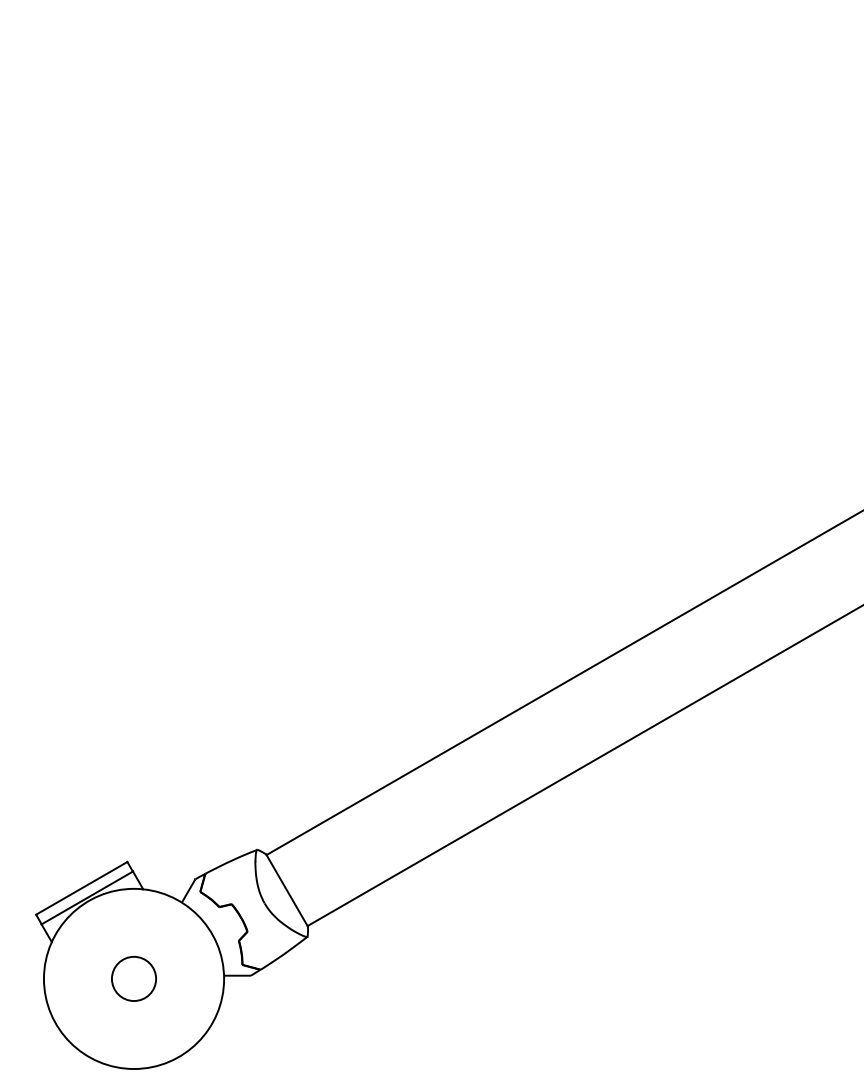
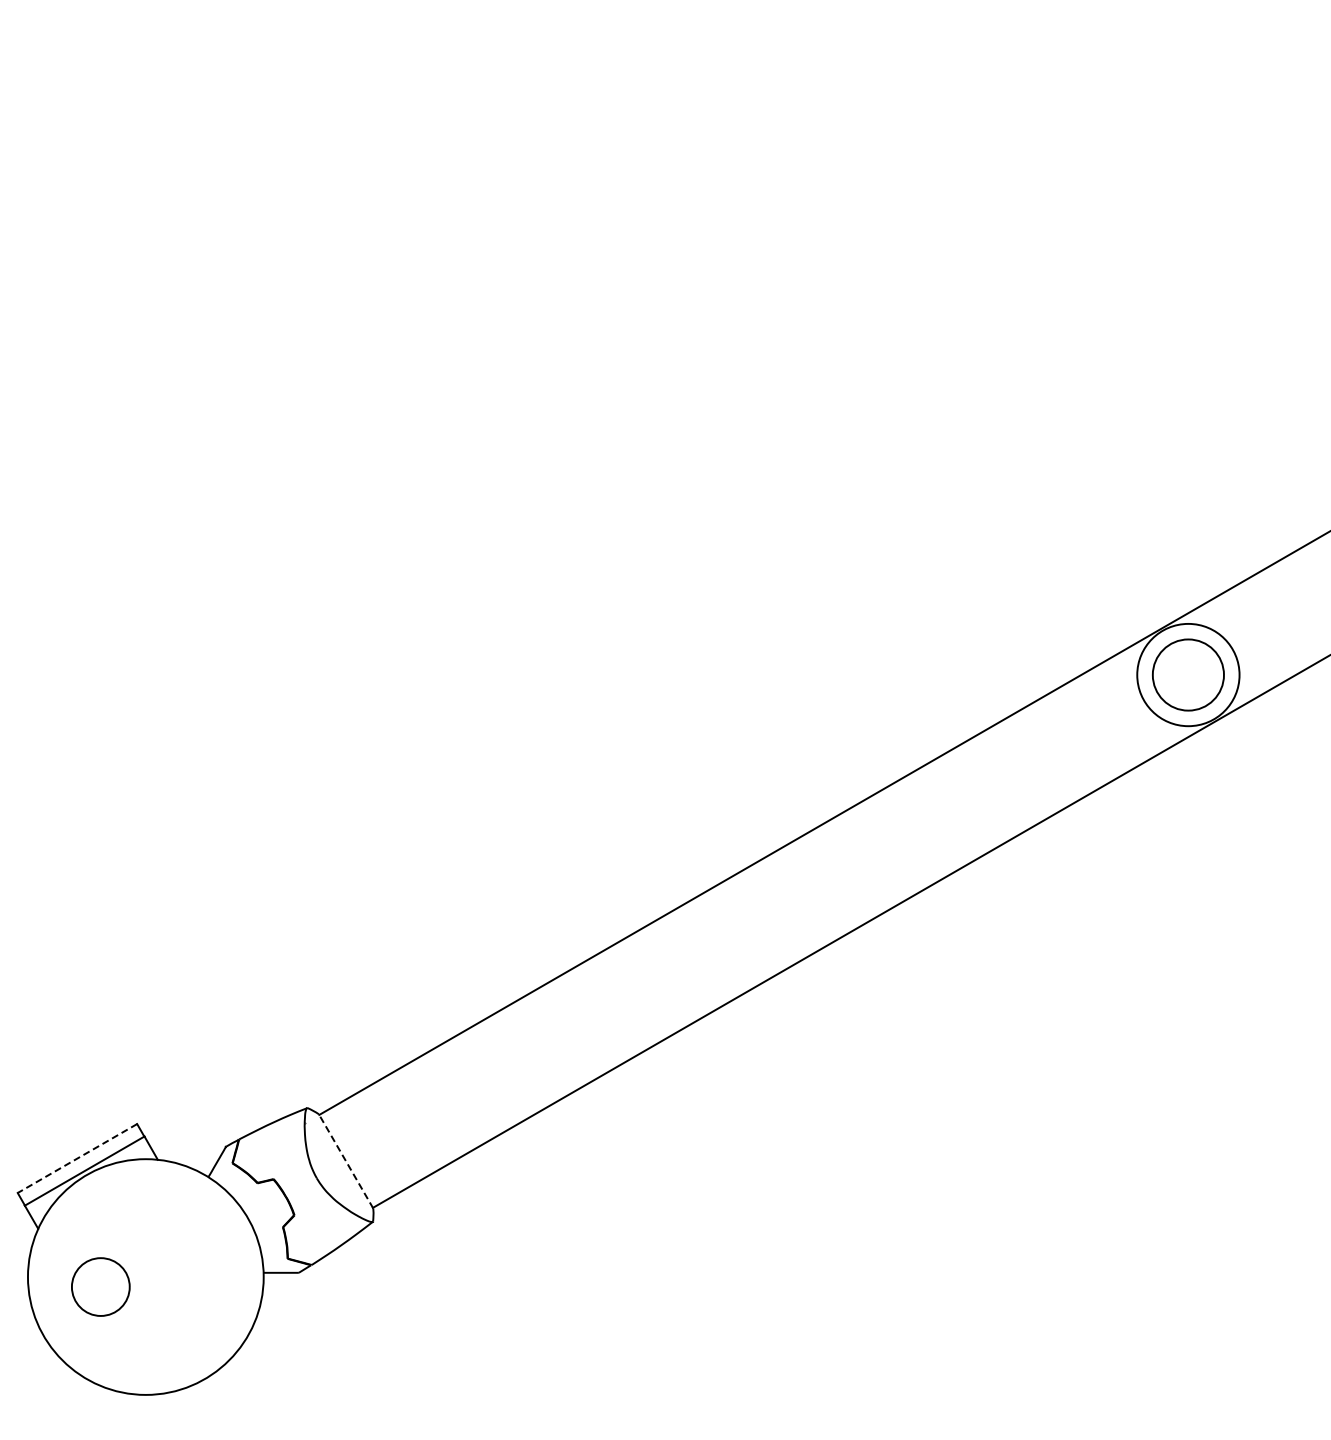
line: (81, 888) -> (77, 1158), solid -> dashed
line: (286, 889) -> (345, 1160), solid -> dashed
circle: (133, 978) -> (100, 1286), moved

